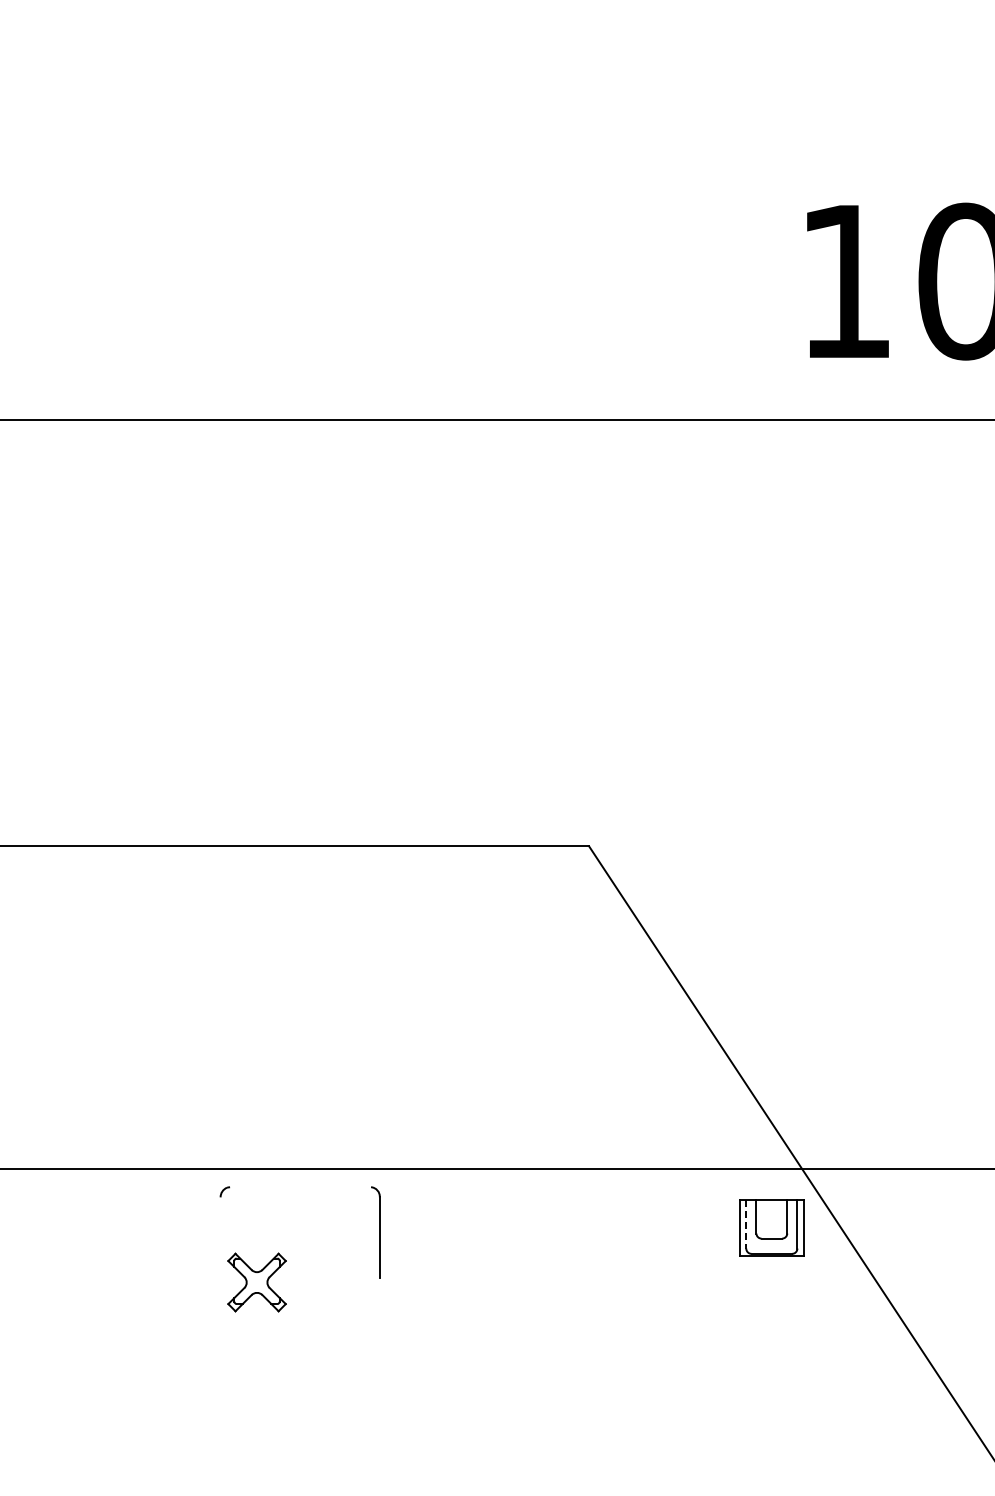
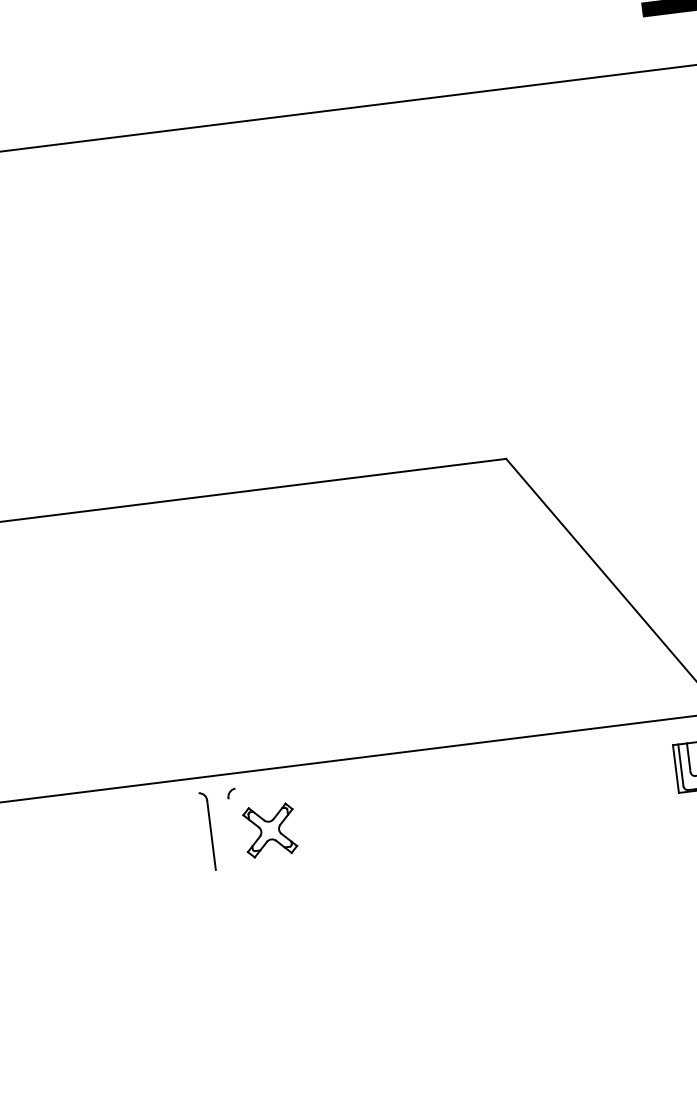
line: (746, 1224) -> (681, 765), dashed -> solid
part: (375, 1232) -> (207, 831), moved
part: (256, 1282) -> (269, 830), moved

